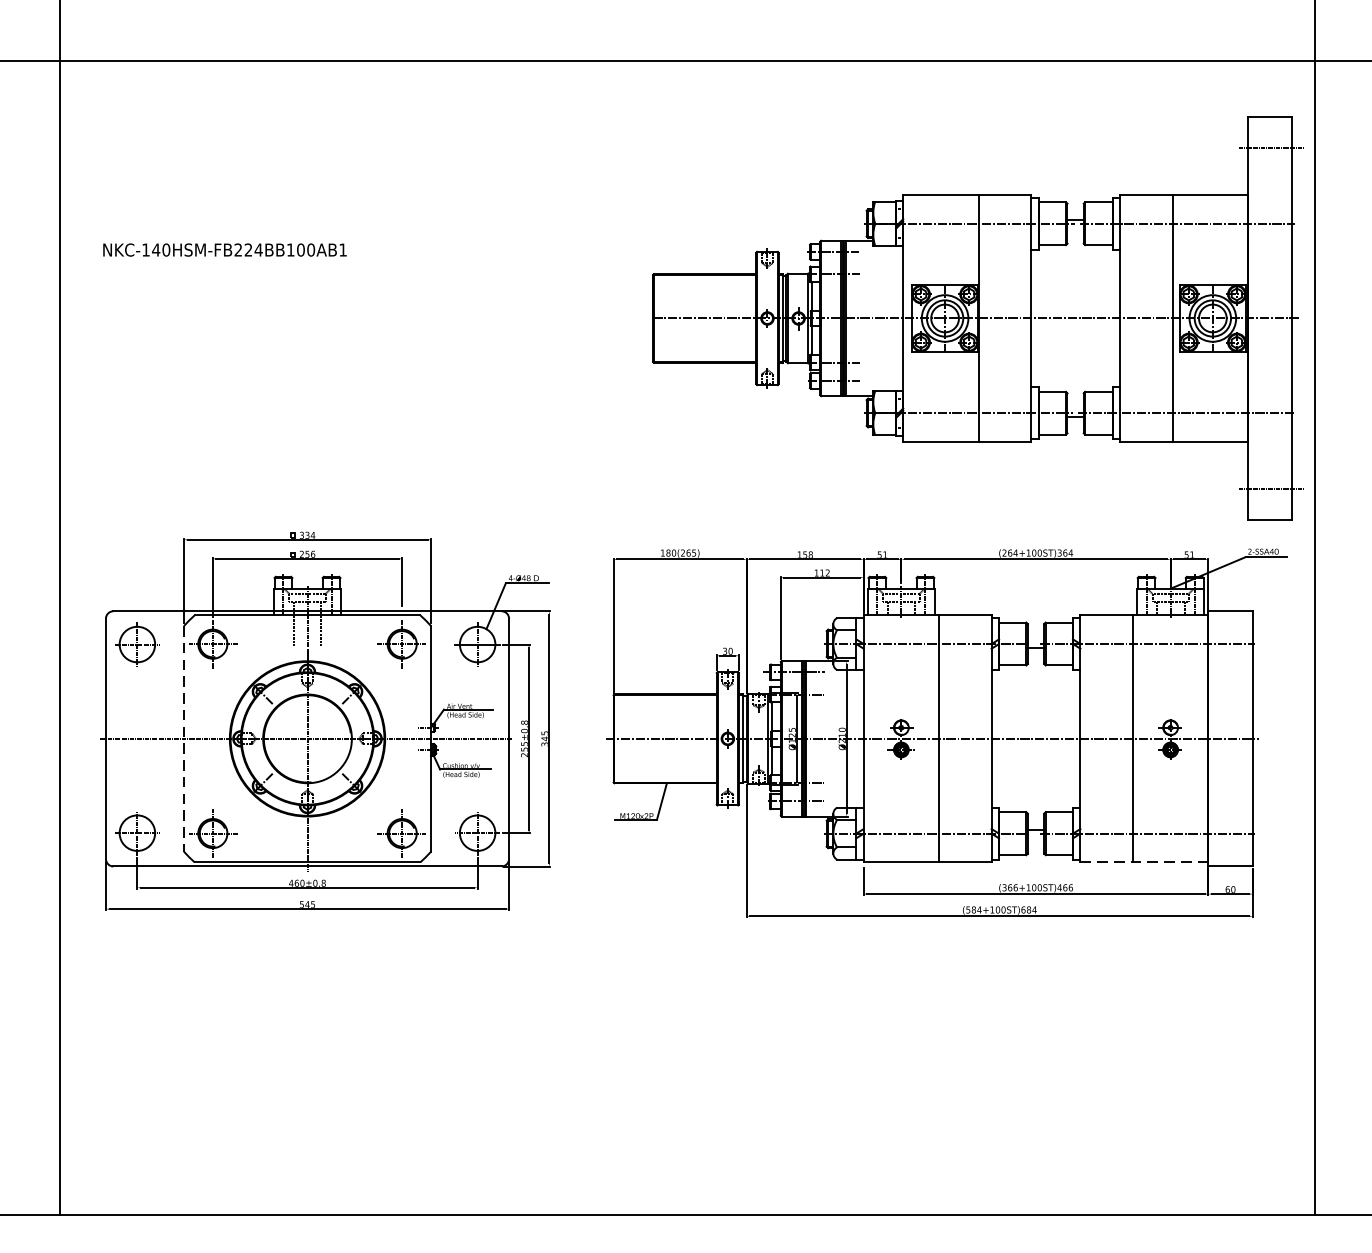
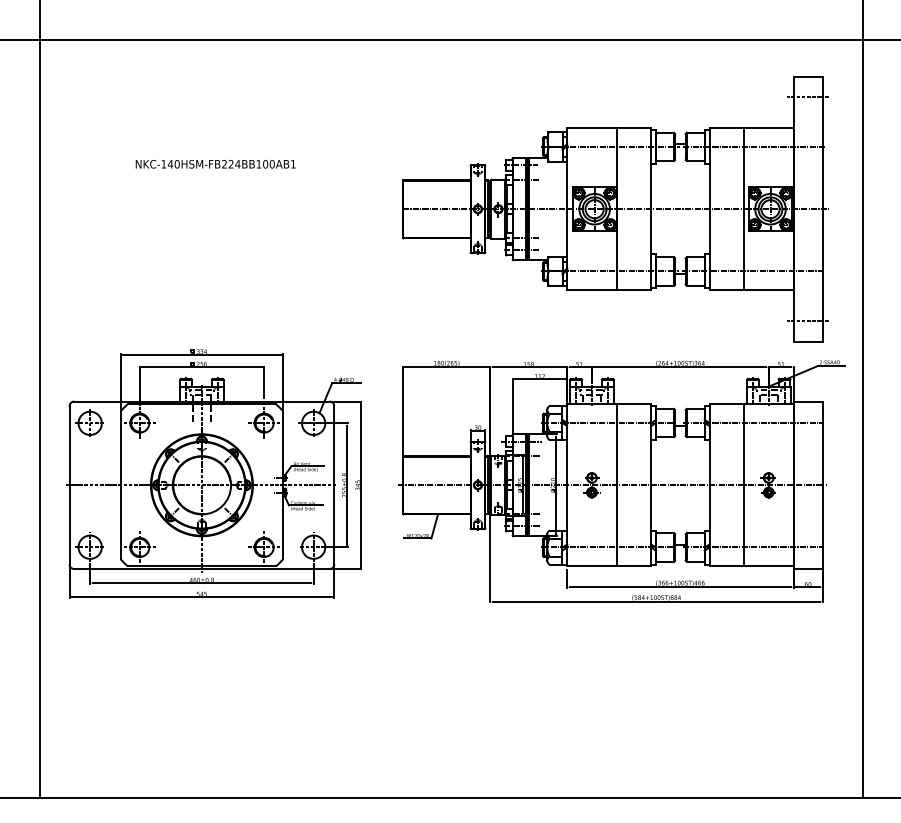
text: (224, 250) -> (215, 164), moved
part: (975, 318) -> (614, 209), moved
line: (183, 739) -> (120, 485), dashed -> solid
line: (1145, 862) -> (752, 566), dashed -> solid

